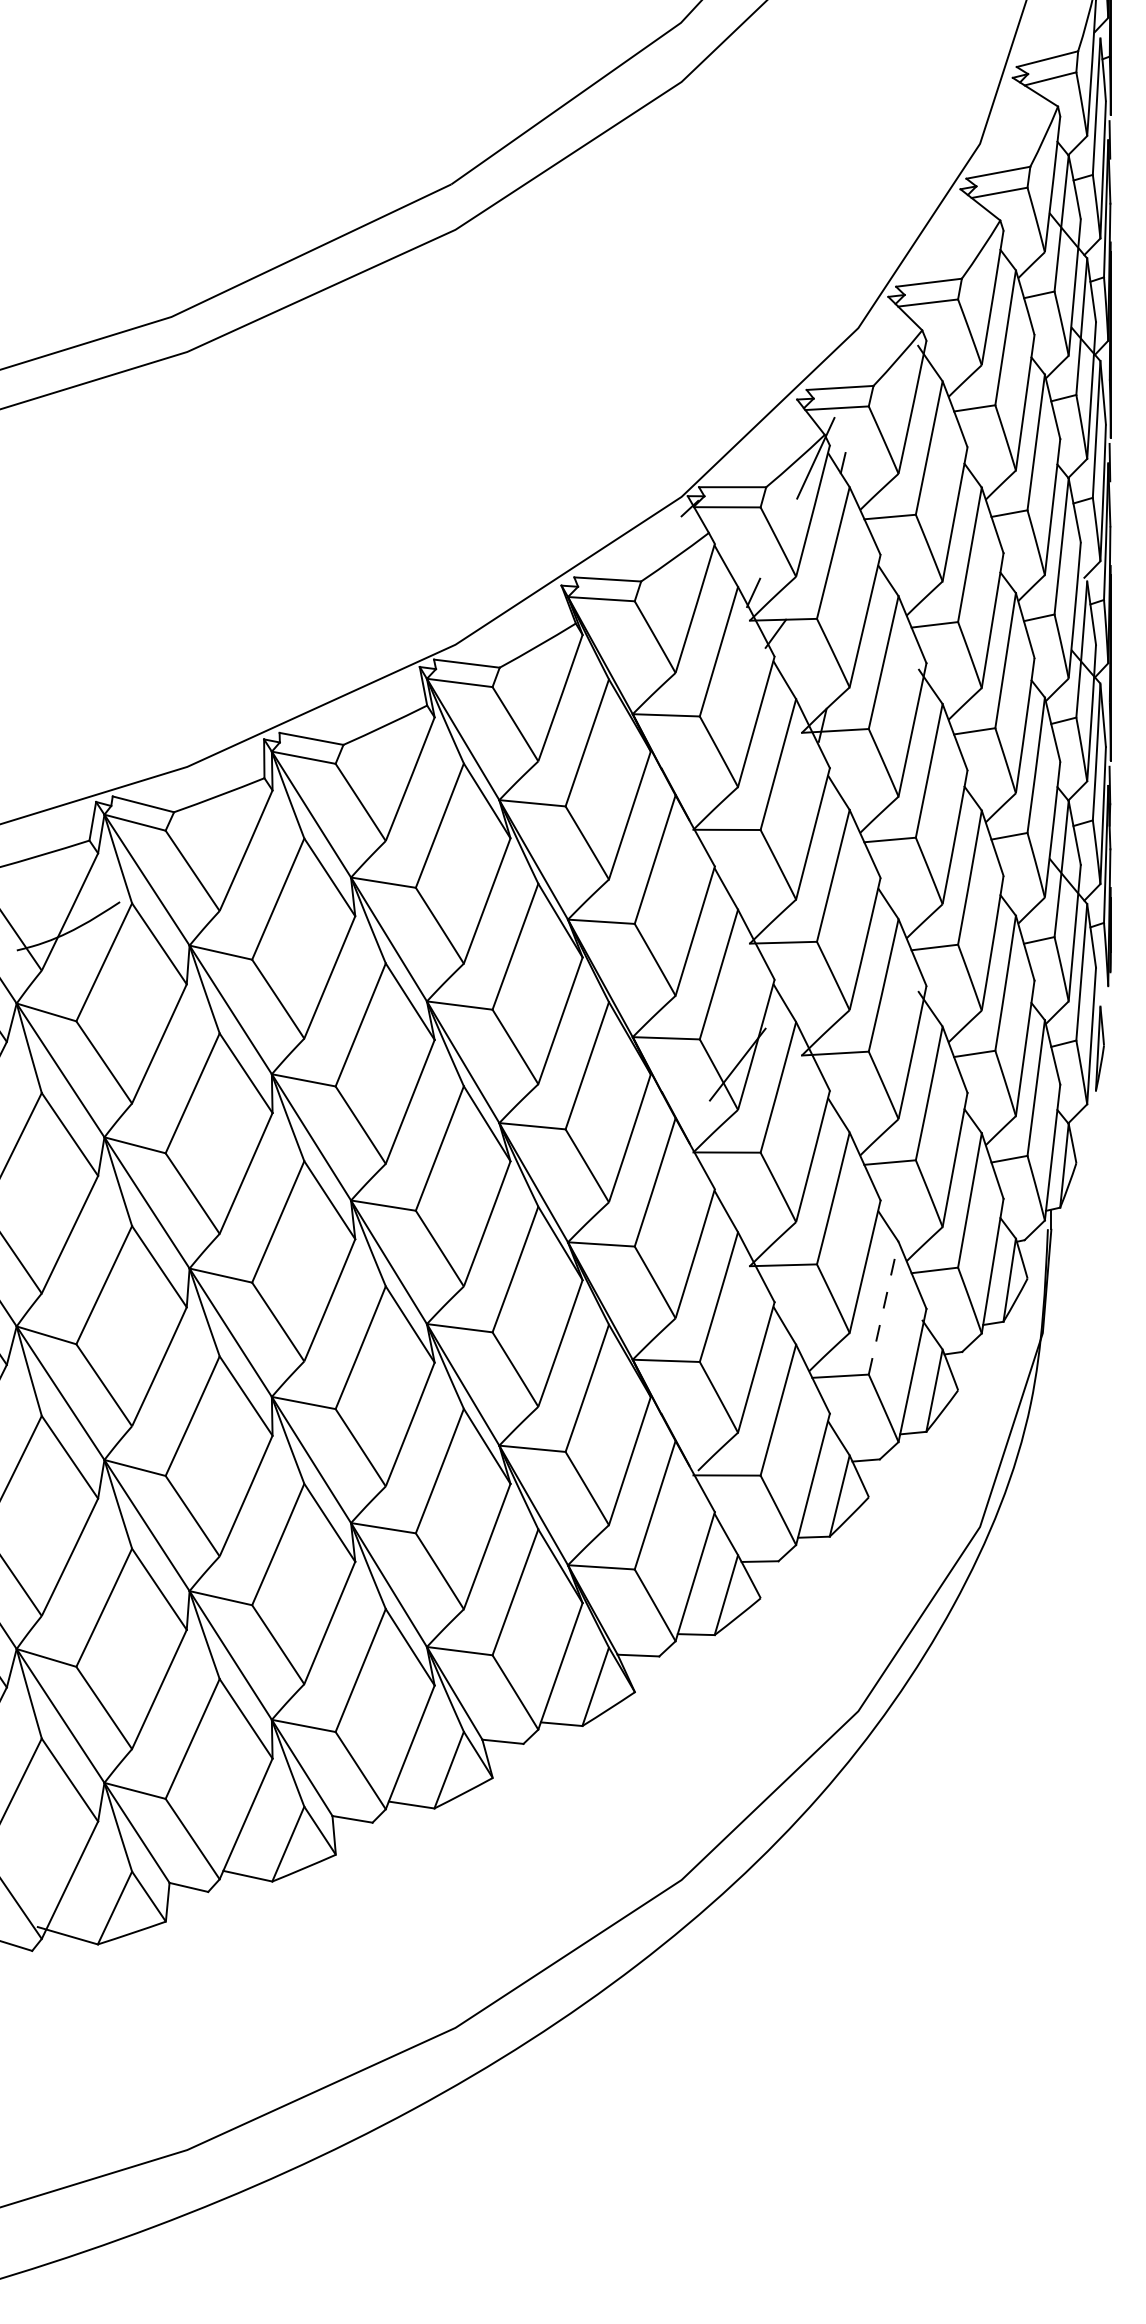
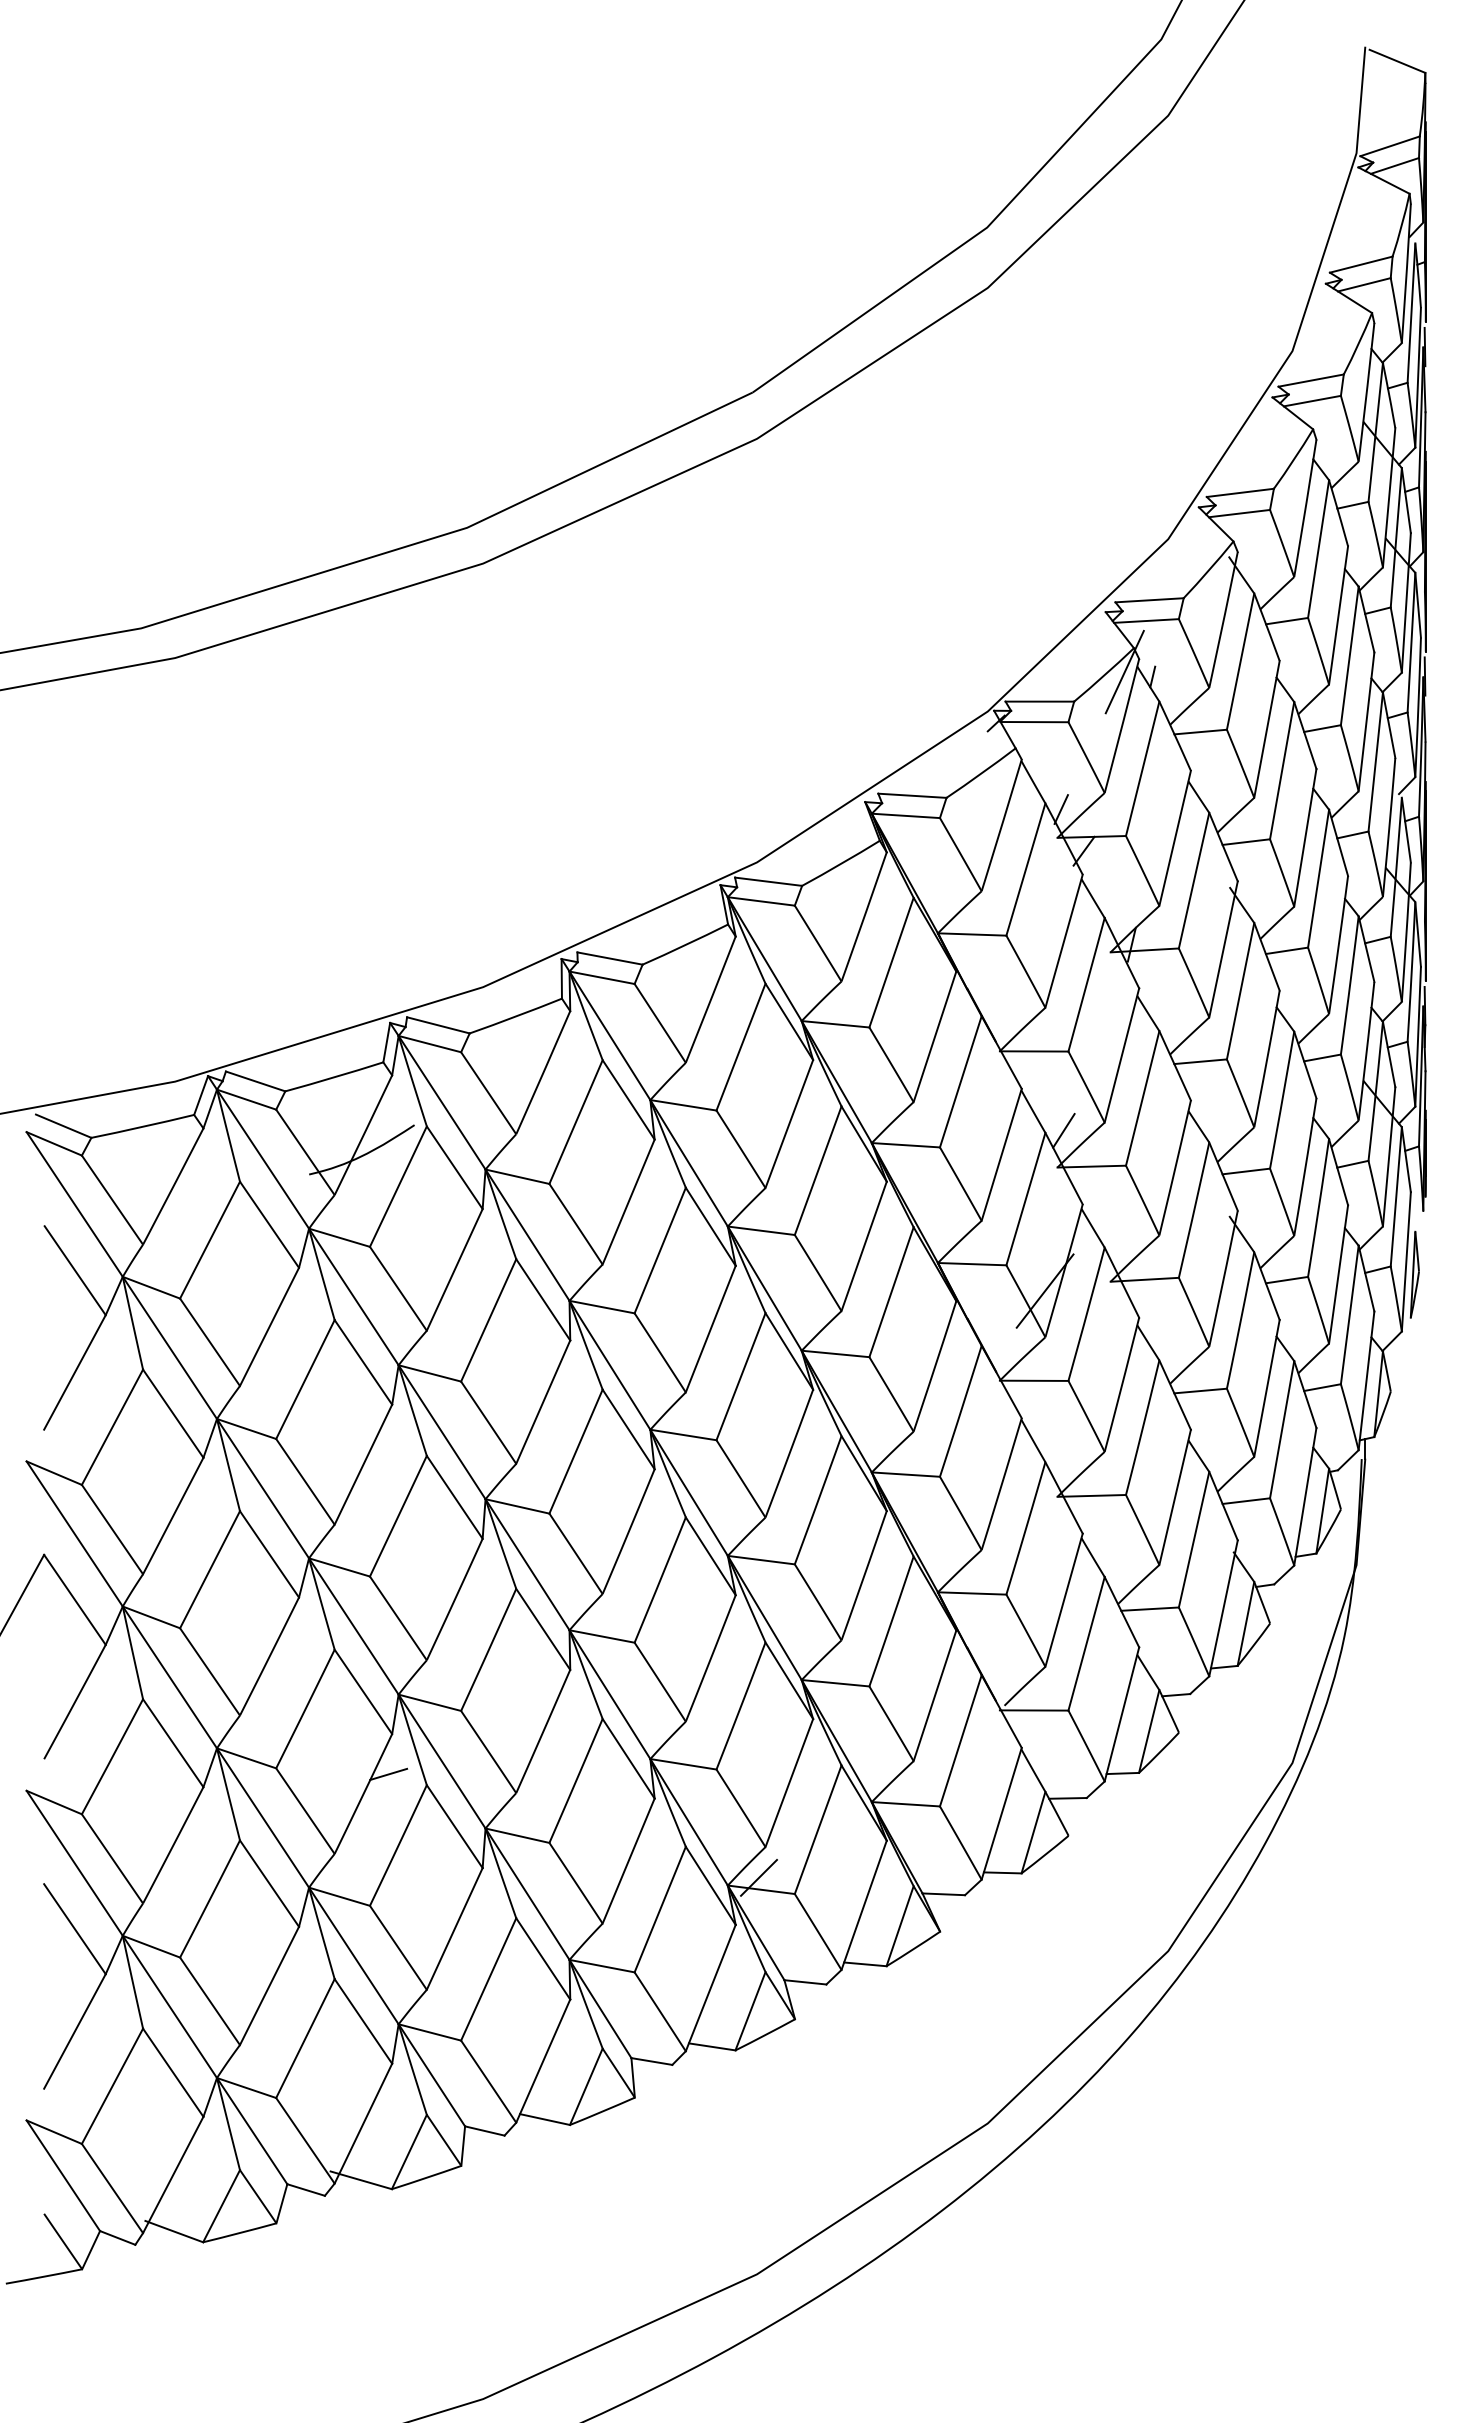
line: (755, 907) -> (1063, 1130), added
line: (884, 1307) -> (1194, 1539), dashed -> solid
line: (94, 1537) -> (388, 1773), added
line: (457, 1639) -> (759, 1877), added

